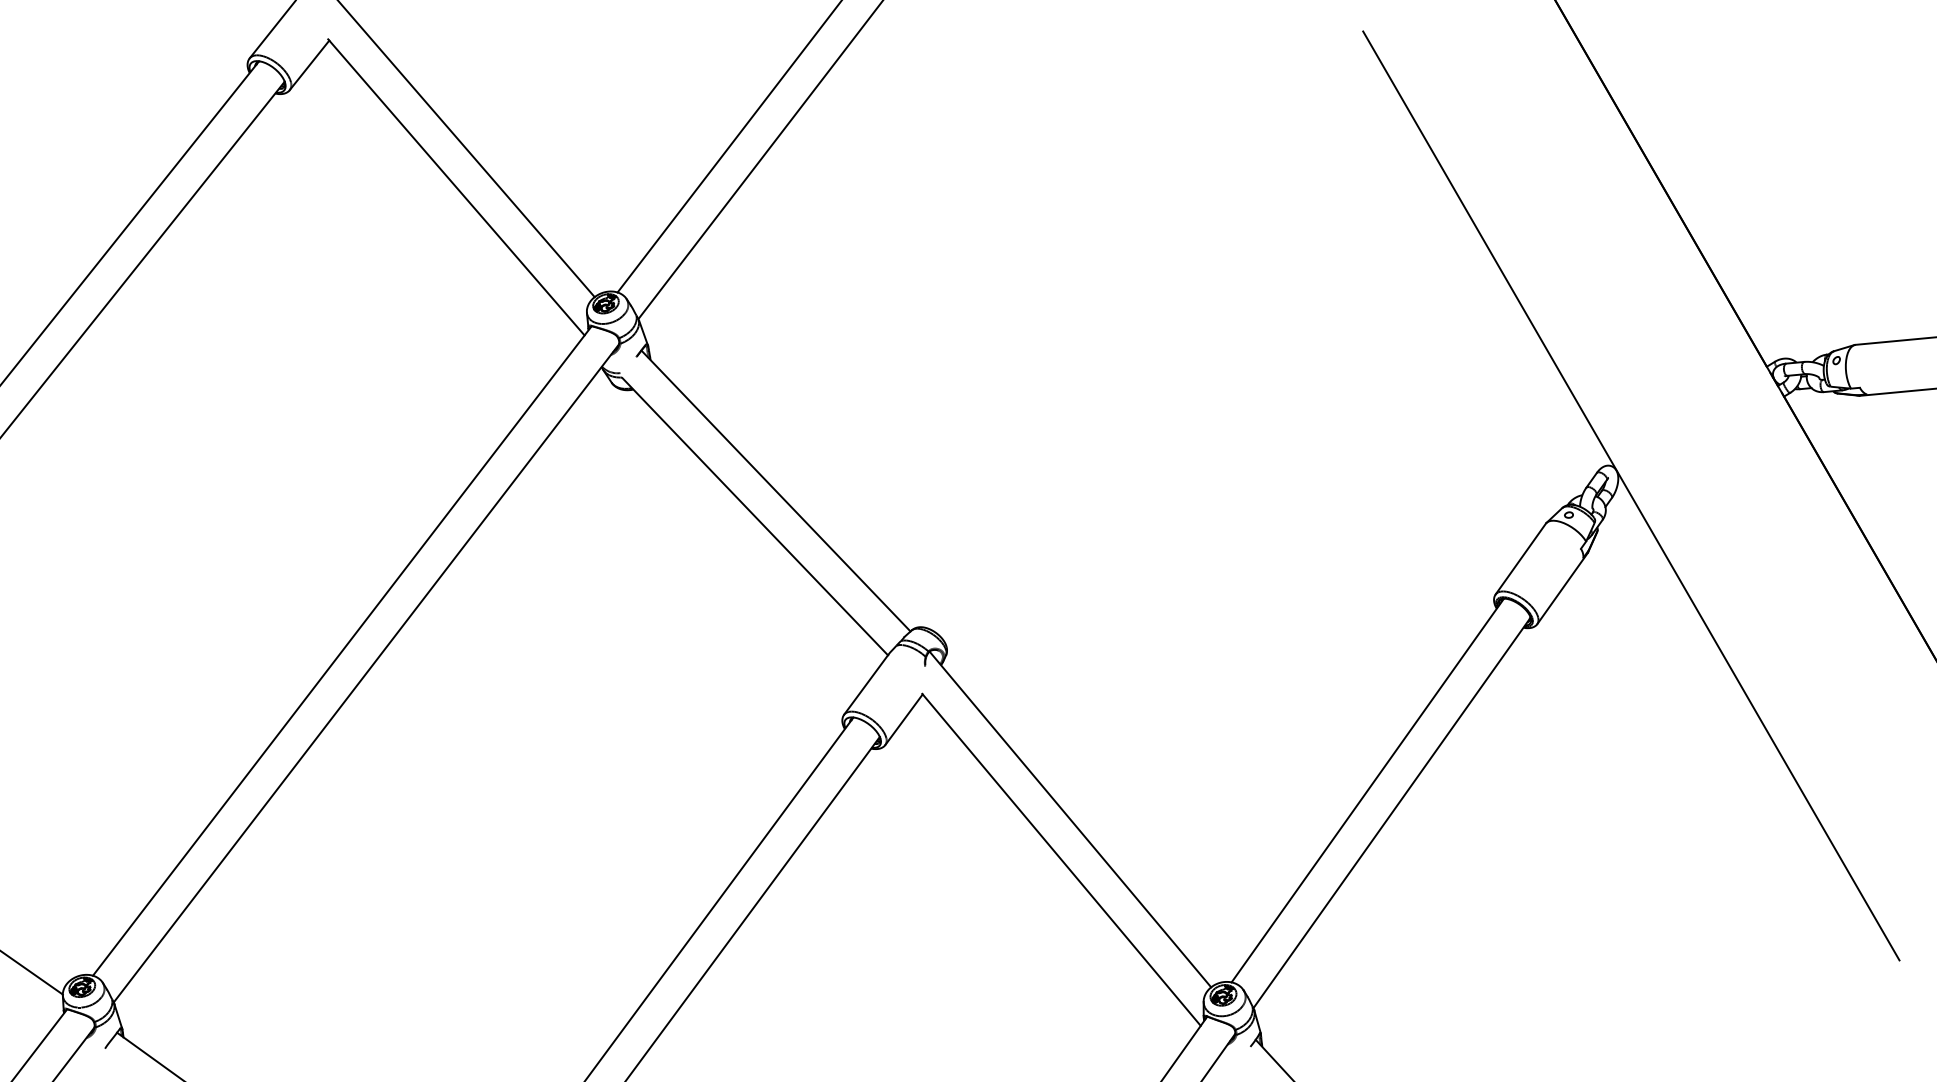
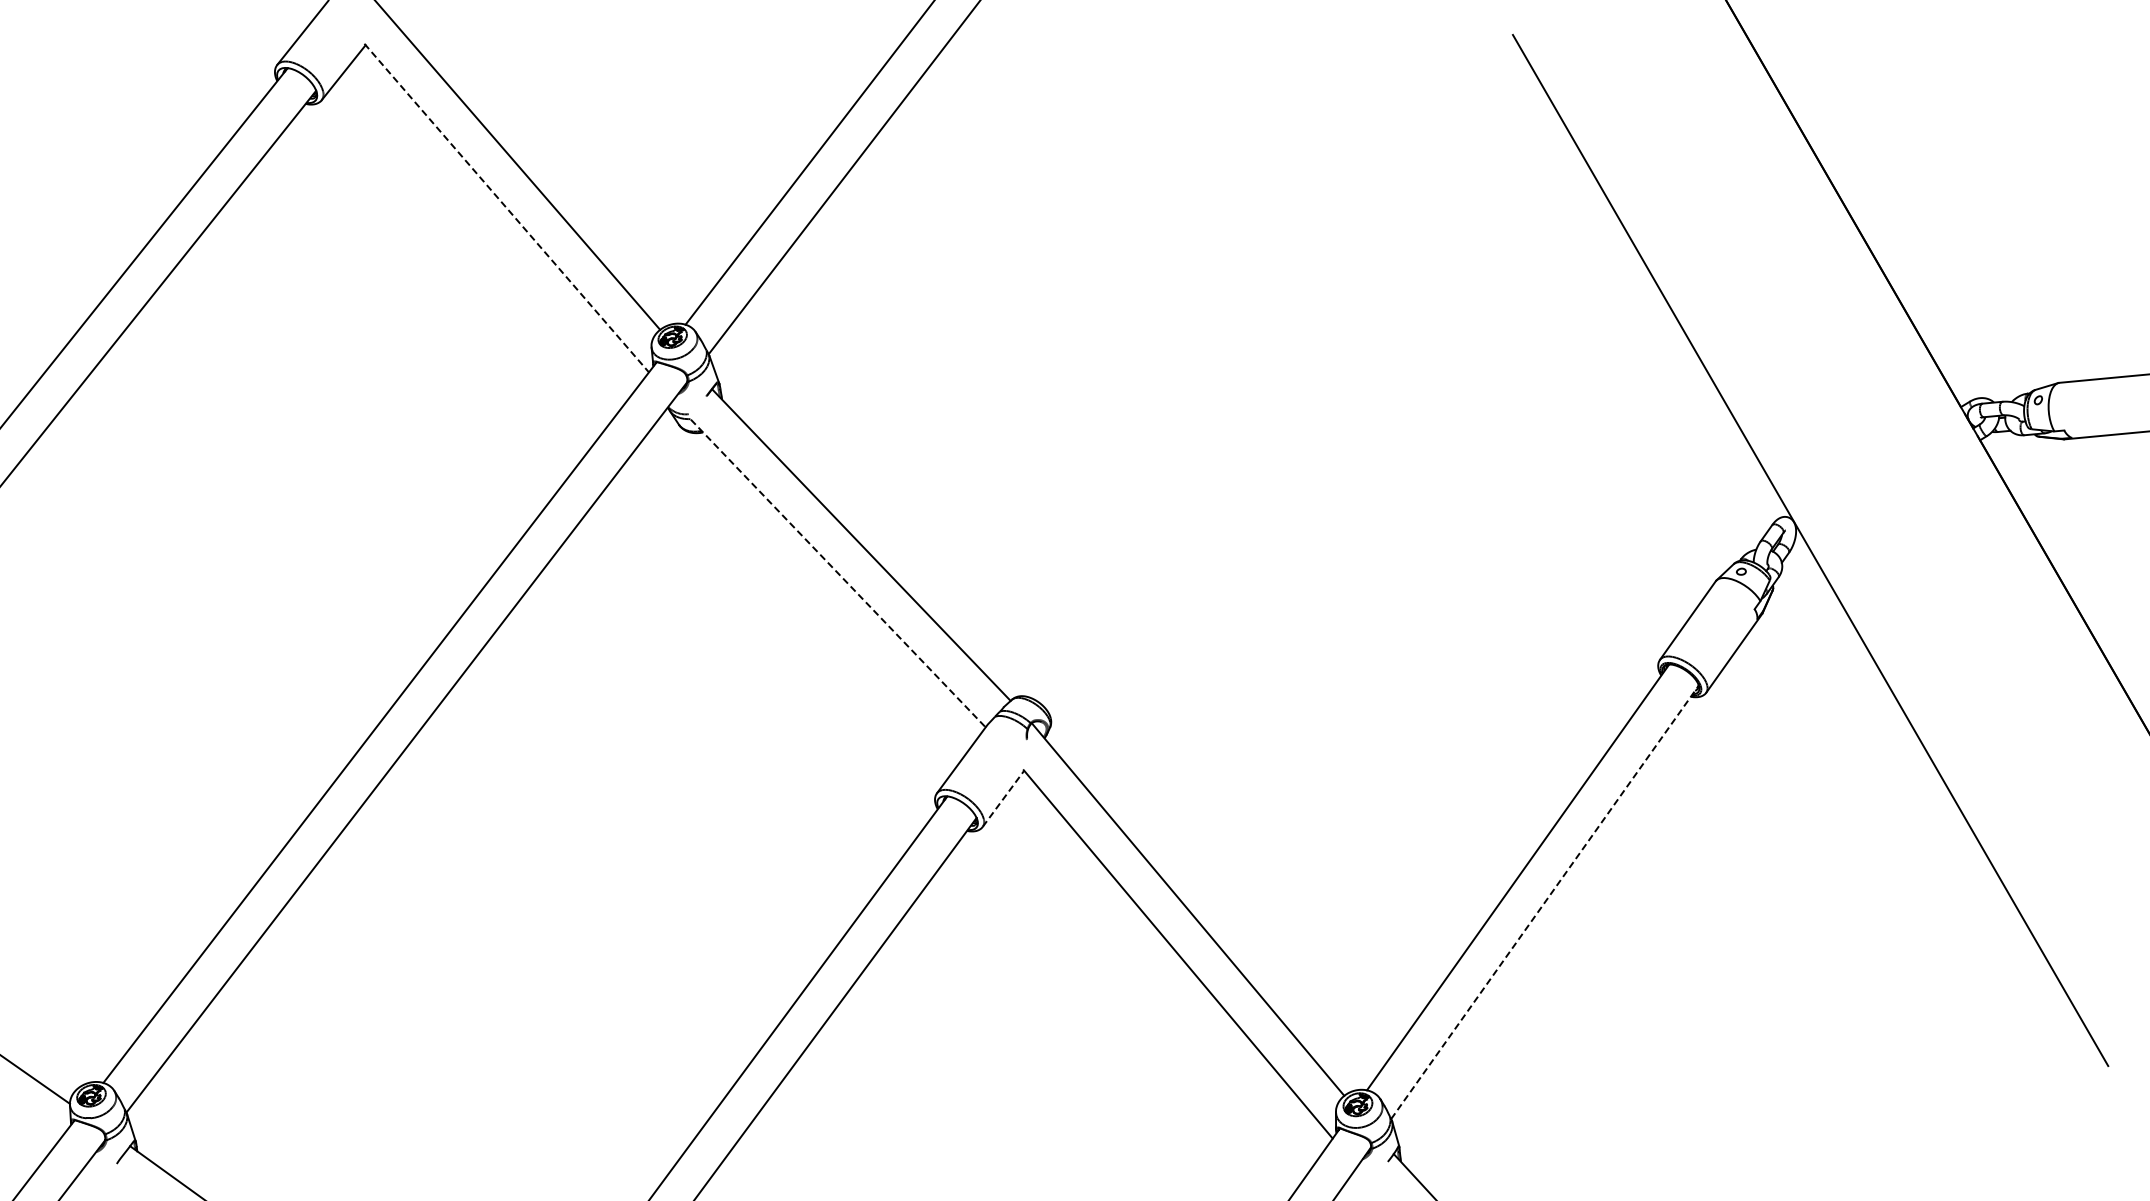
line: (457, 187) -> (507, 208), solid -> dashed
line: (755, 516) -> (838, 573), solid -> dashed
line: (904, 719) -> (1003, 798), solid -> dashed
line: (1391, 813) -> (1544, 902), solid -> dashed

